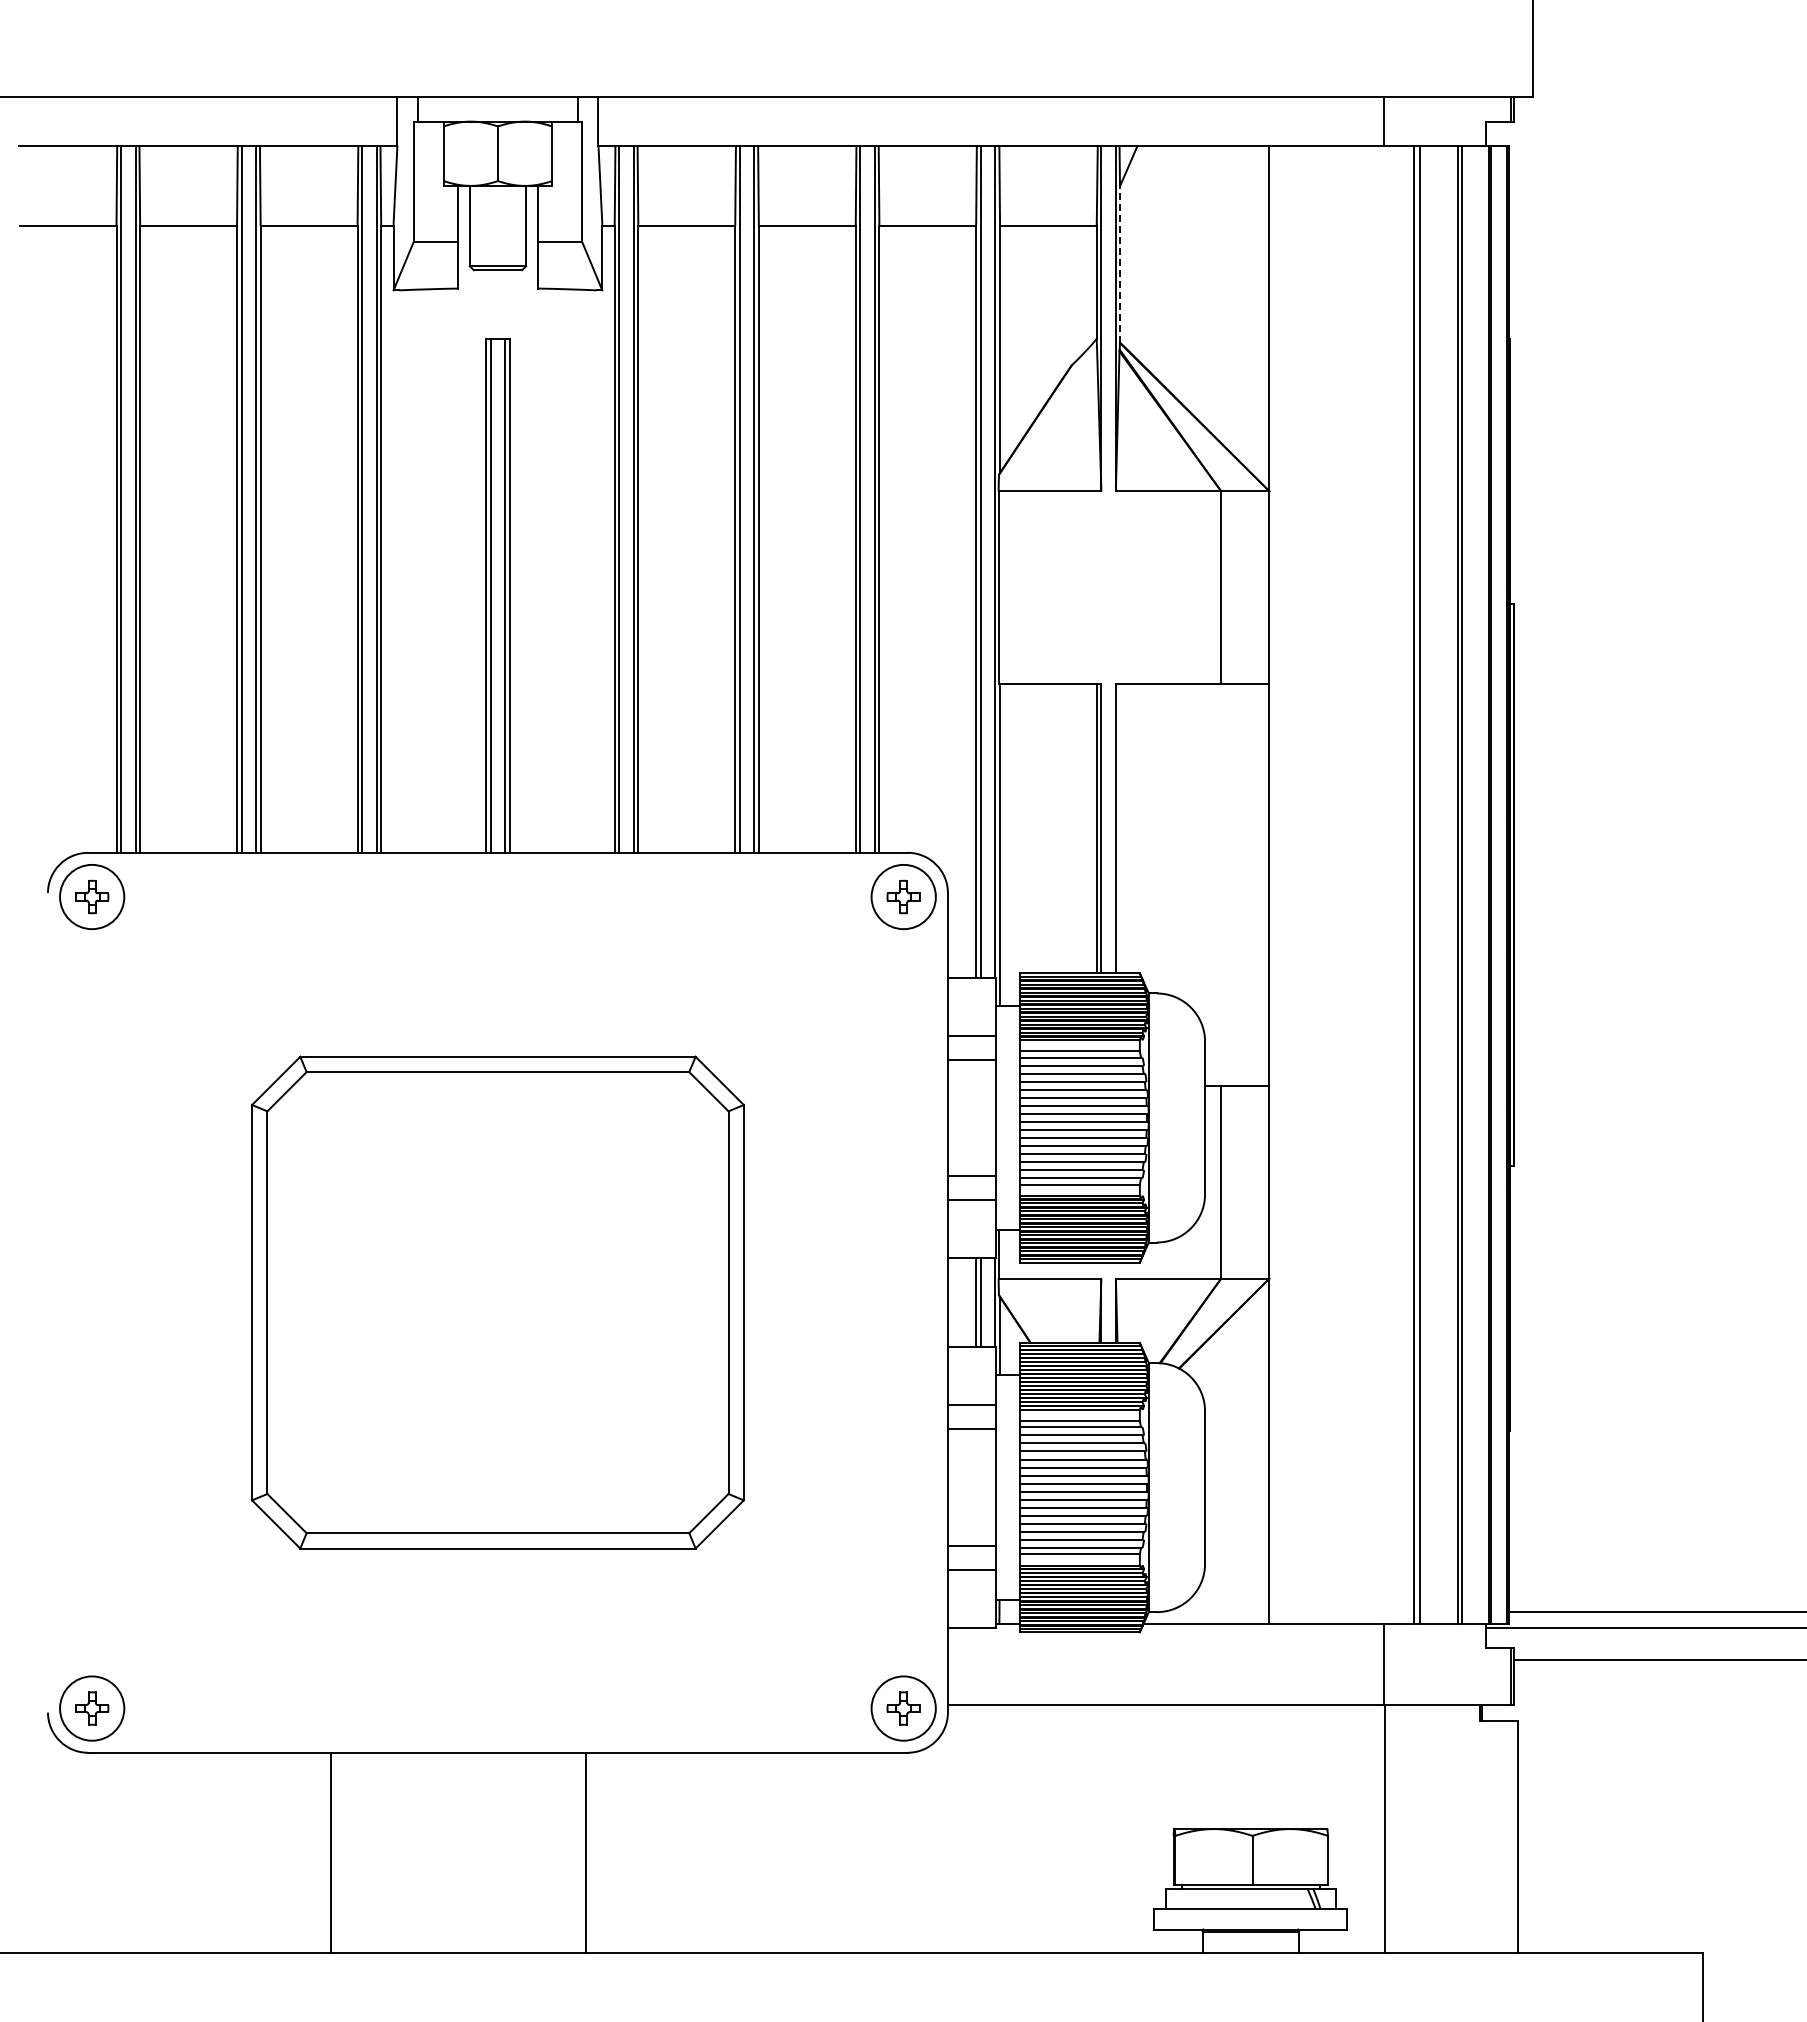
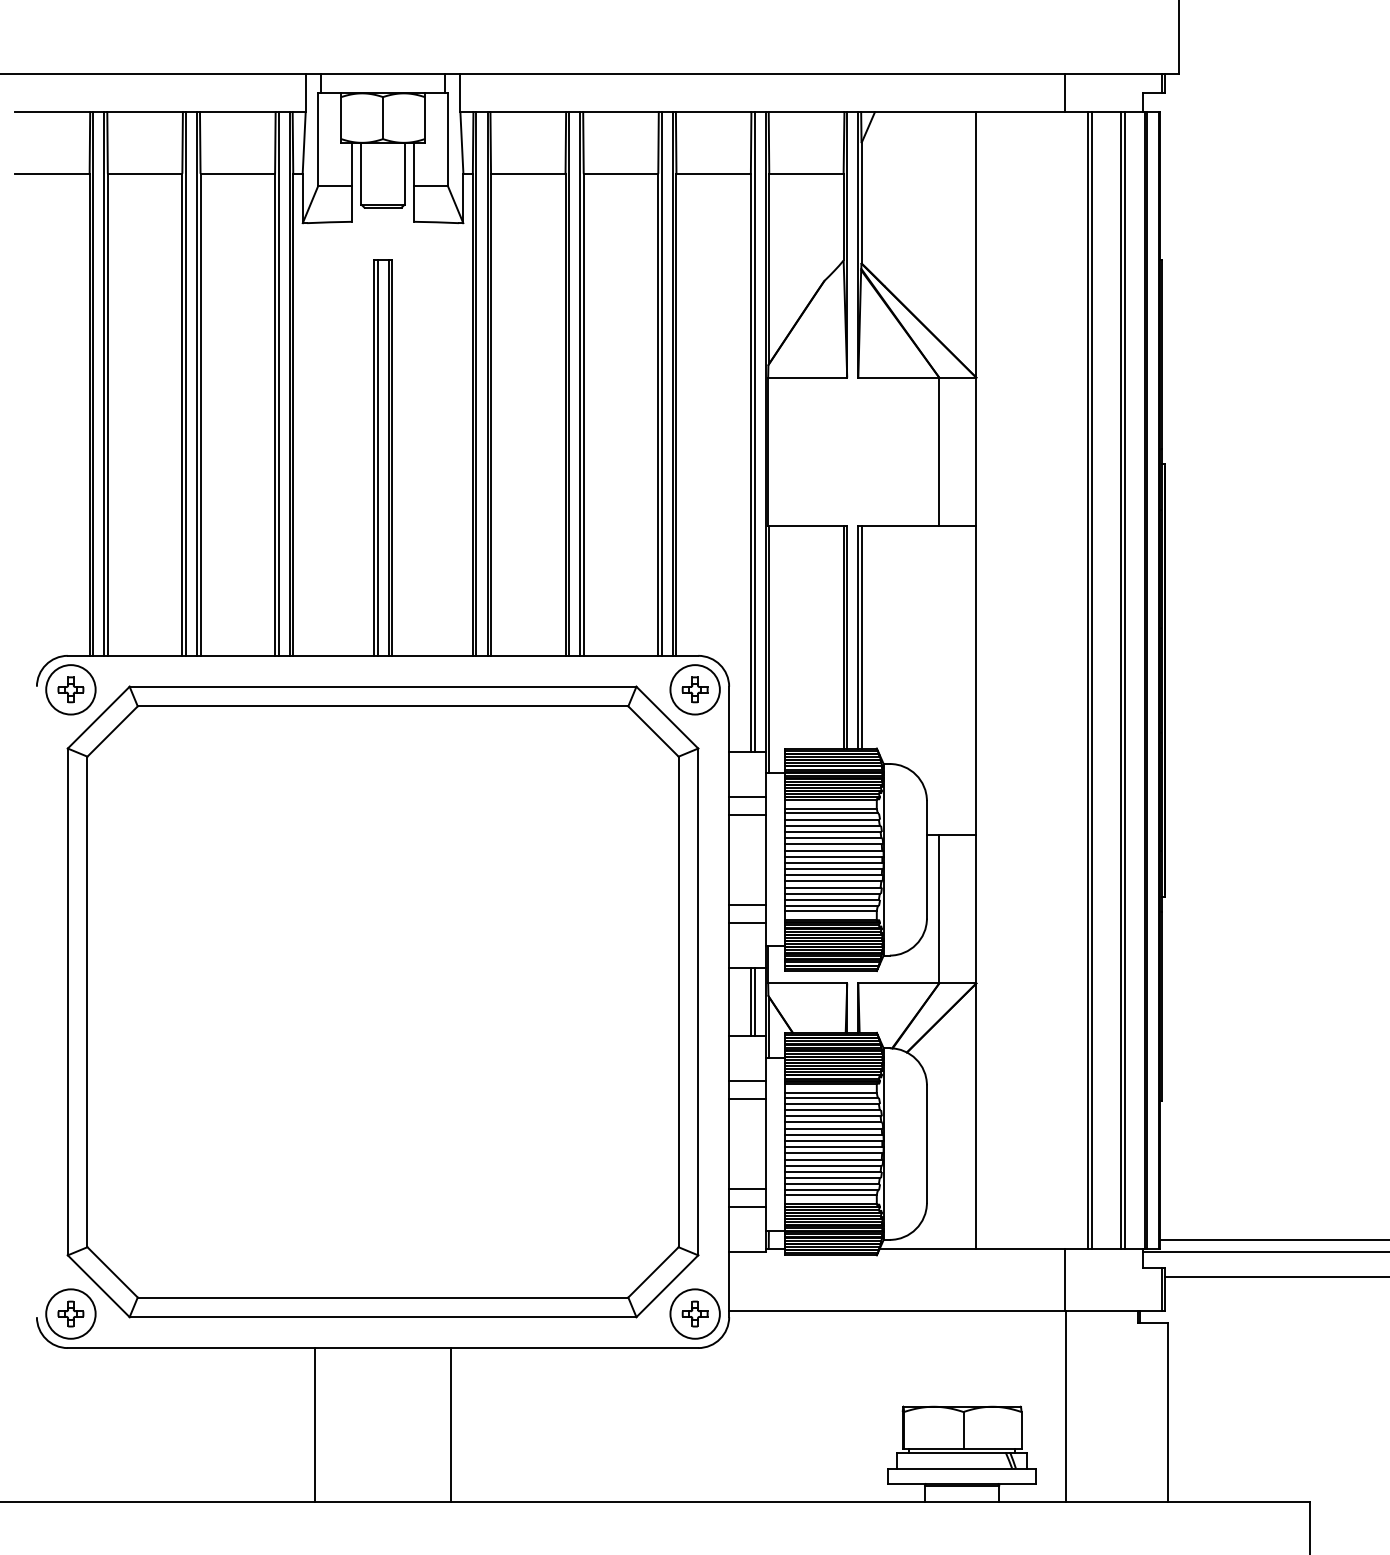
line: (1120, 263) -> (861, 202), dashed -> solid
line: (1120, 828) -> (861, 637), added
part: (497, 1302) -> (382, 1001), size x1.67
line: (330, 1852) -> (315, 1424), moved

